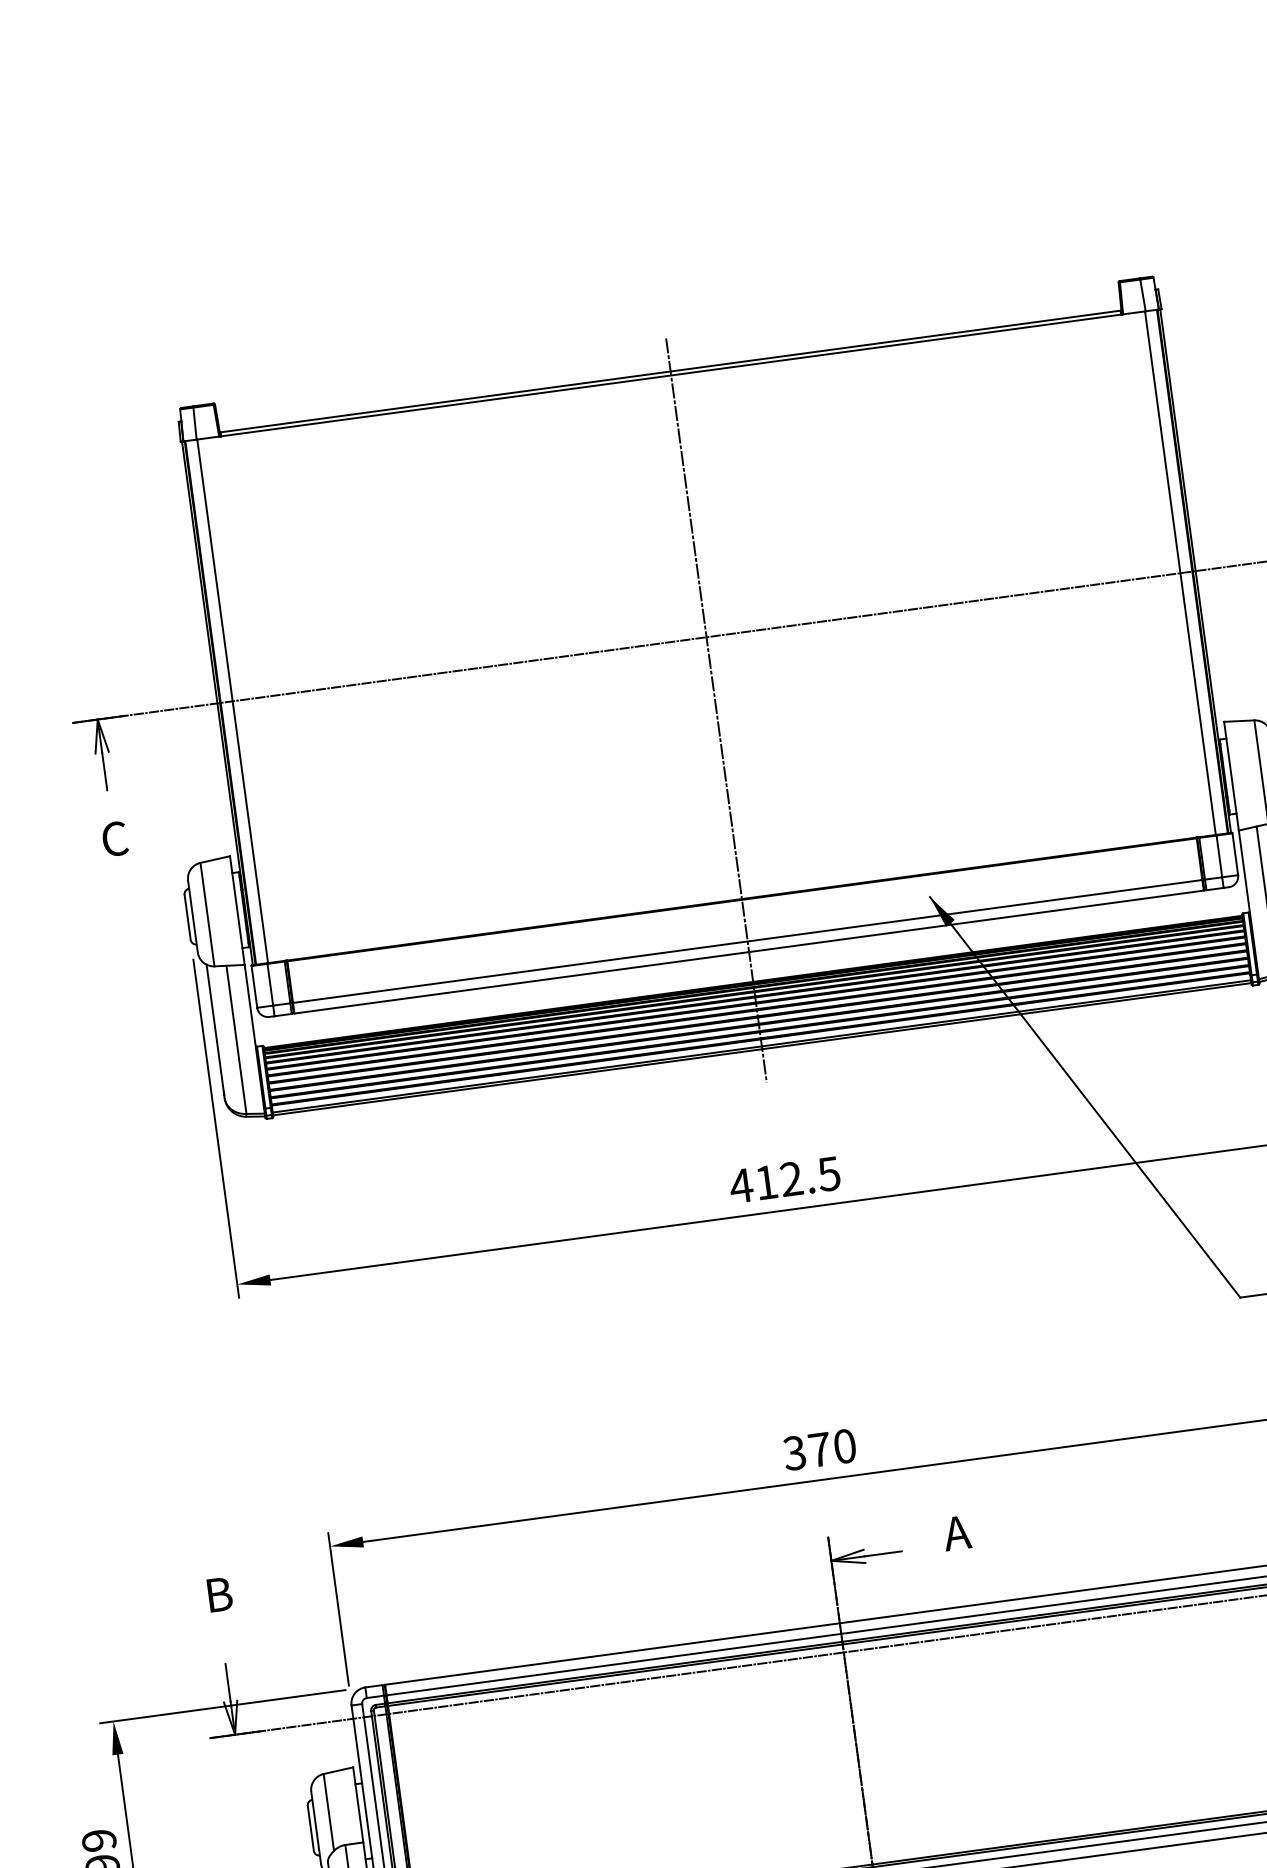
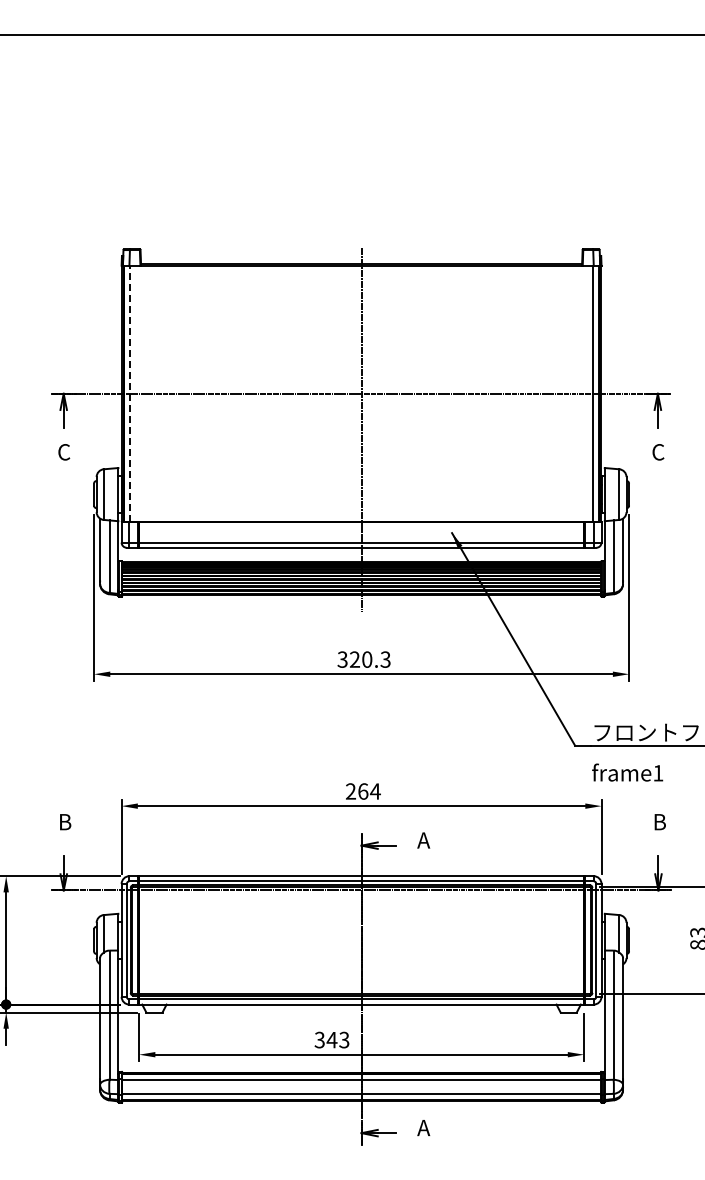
line: (232, 700) -> (129, 393), solid -> dashed
text: (783, 1179) -> (363, 659), 412.5 -> 320.3
text: (818, 1449) -> (362, 791), 370 -> 264

